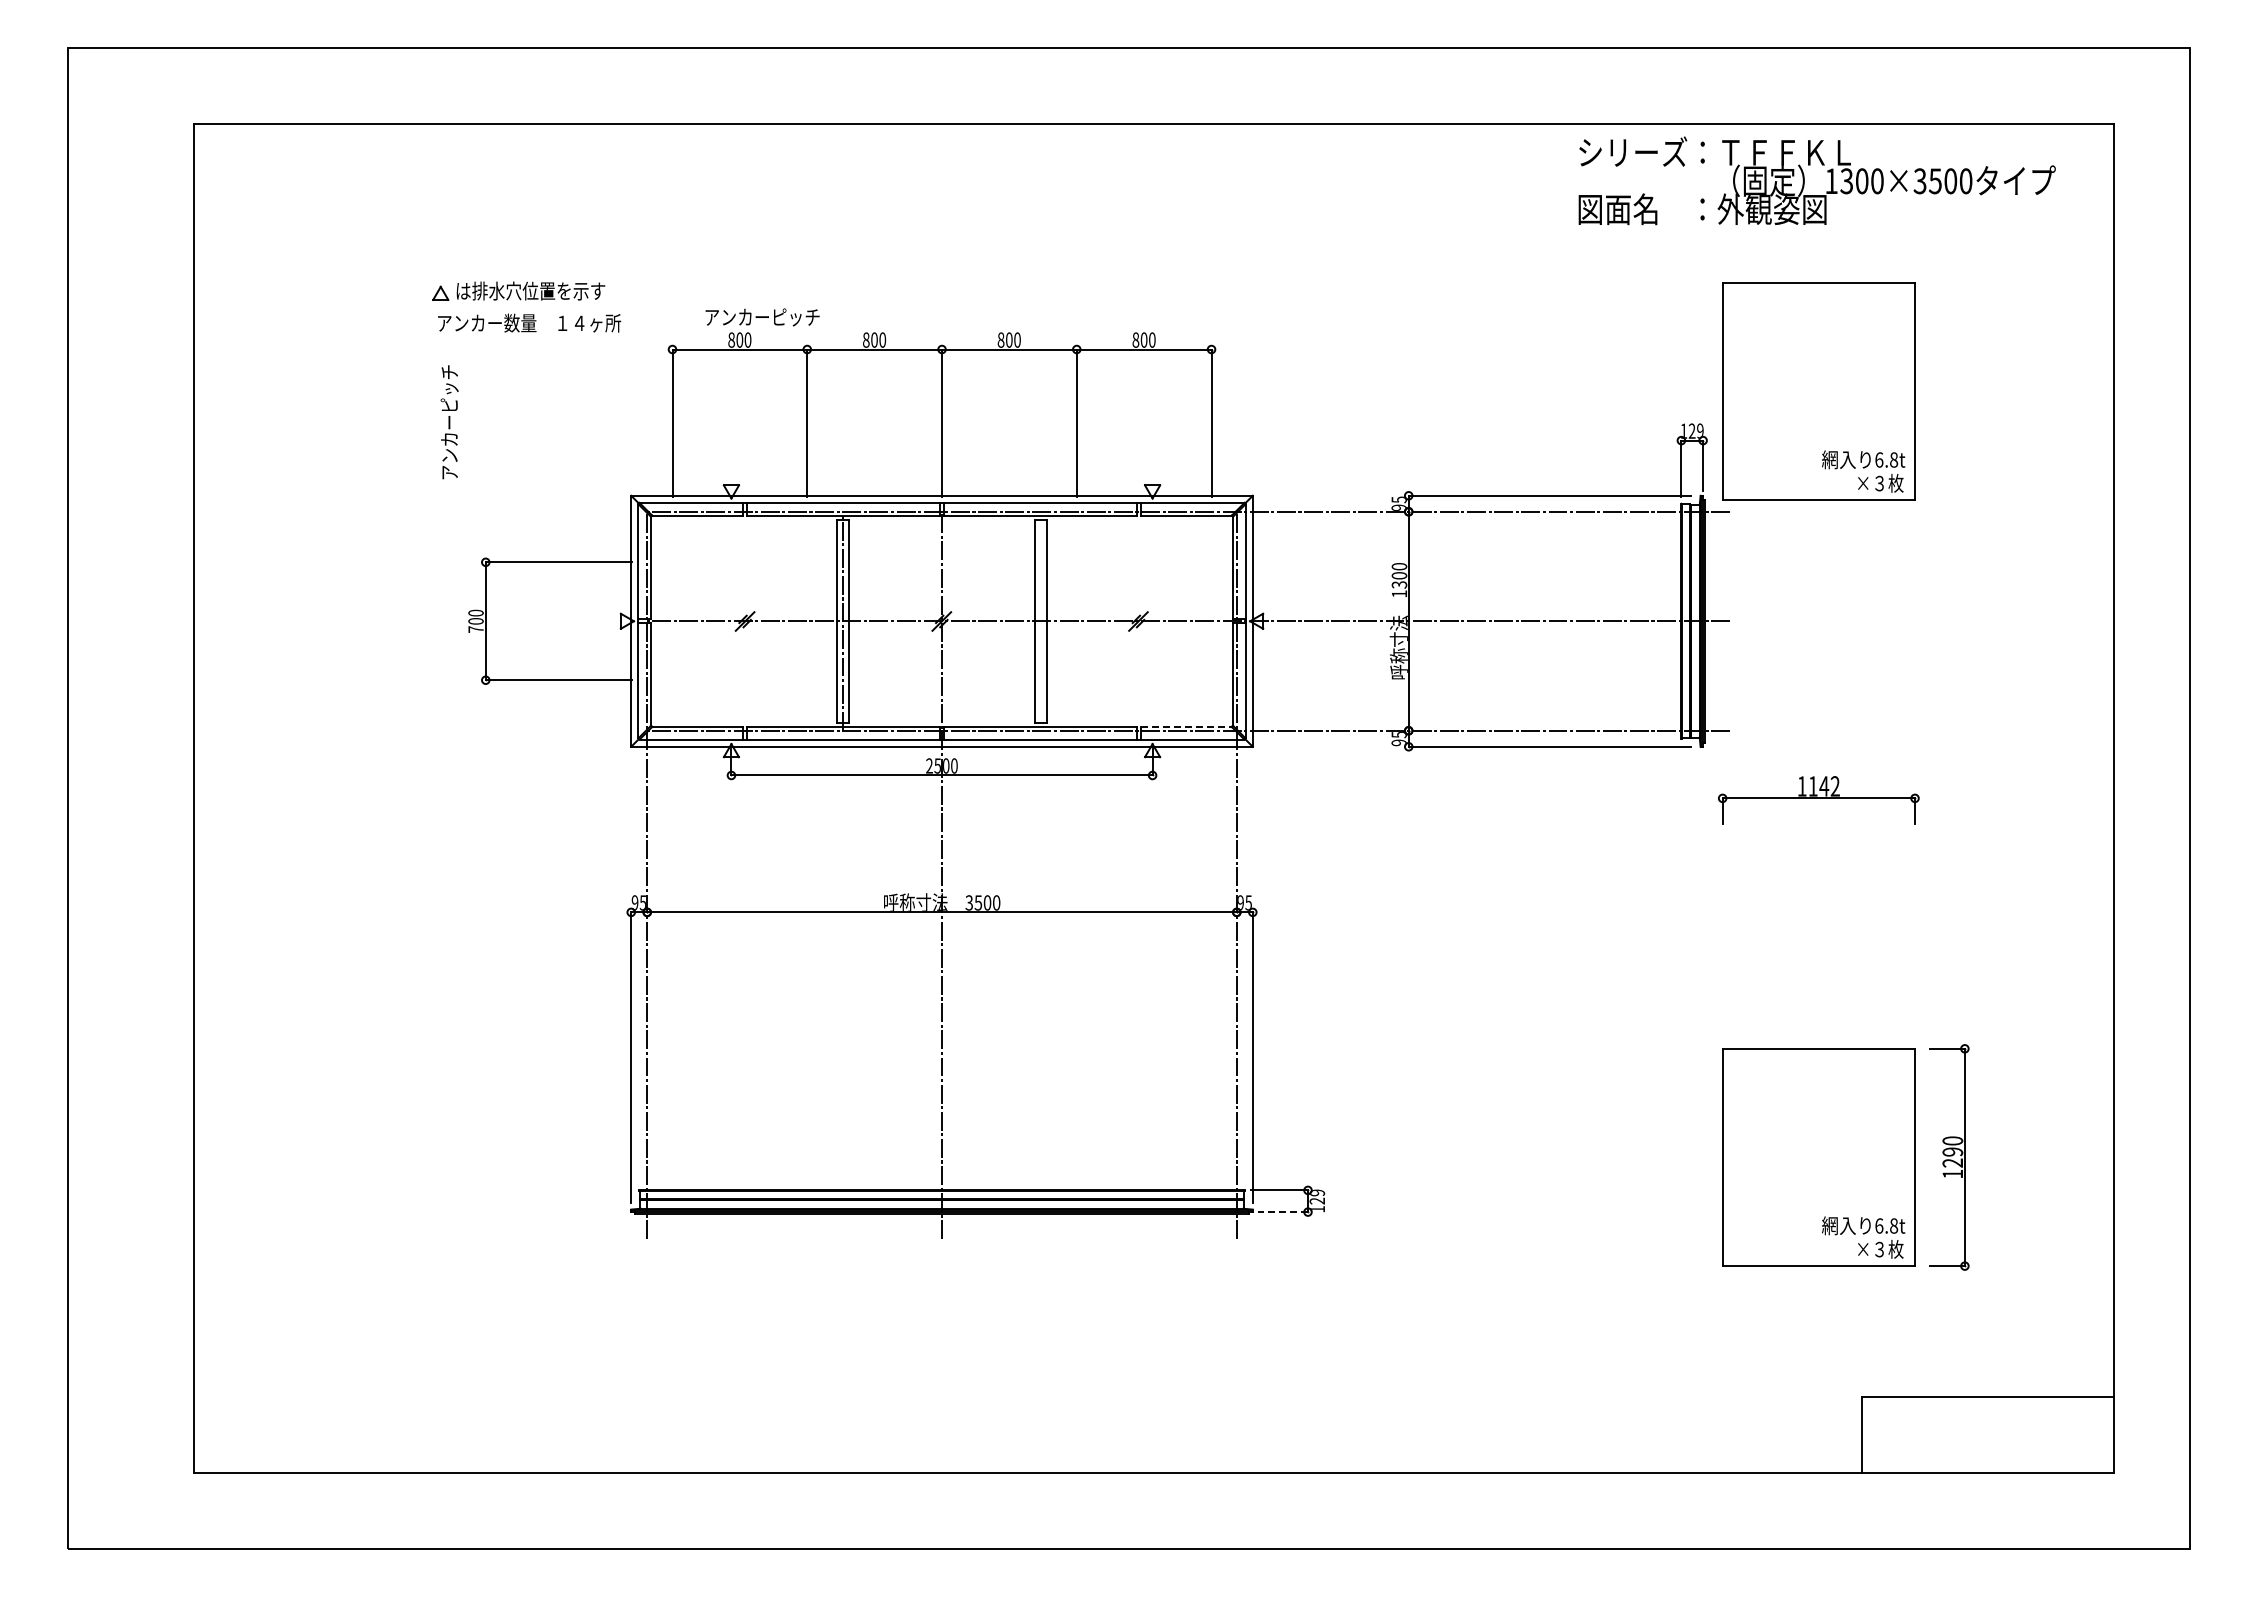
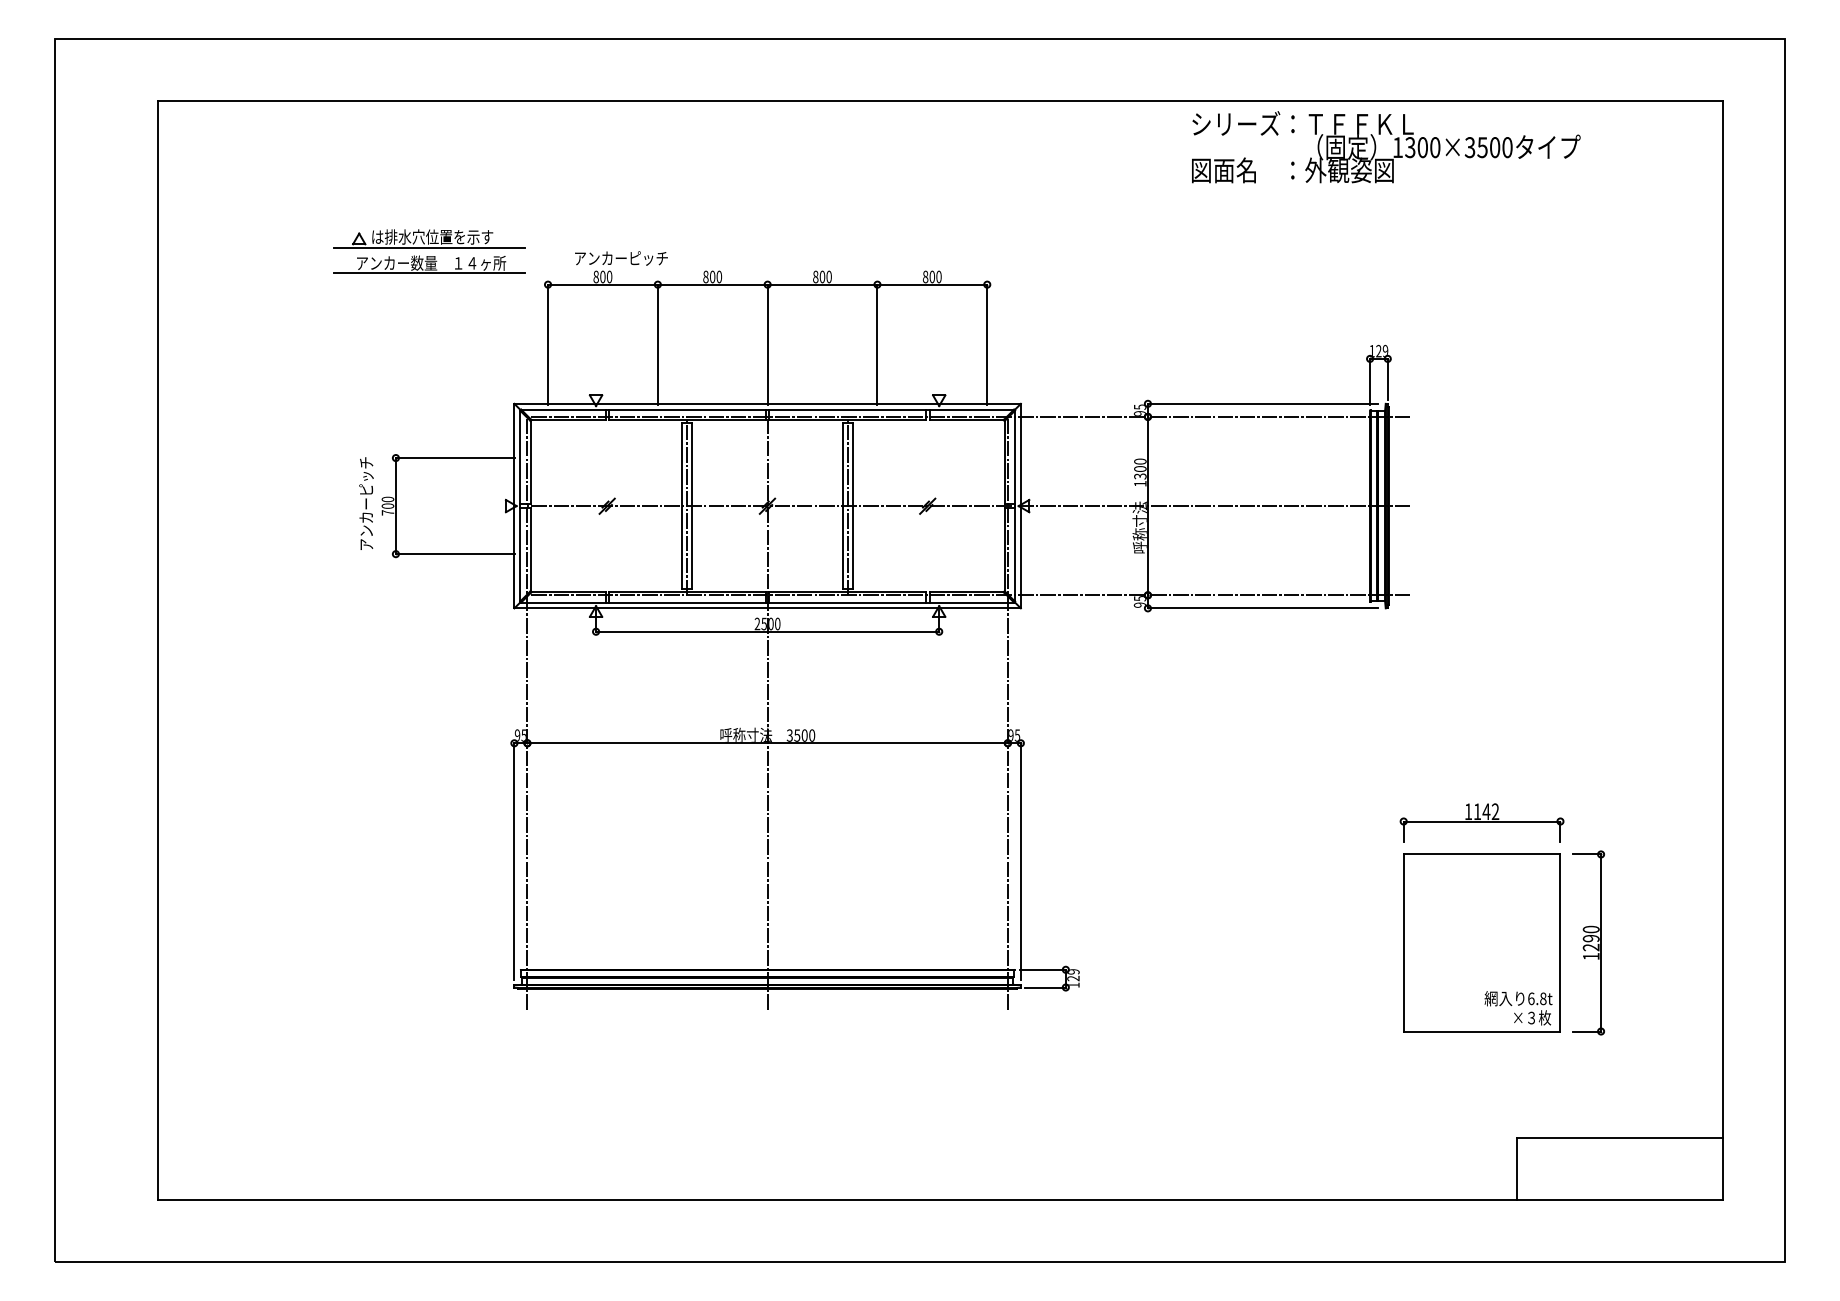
text: (1816, 180) -> (1385, 146), moved
line: (527, 304) -> (429, 247), added
line: (527, 335) -> (429, 273), added
part: (1818, 391) -> (1481, 318), removed
text: (449, 422) -> (366, 503), moved
line: (1040, 620) -> (847, 505), added
line: (1186, 726) -> (966, 591), dashed -> solid
part: (1818, 800) -> (1481, 823), moved
line: (1282, 1212) -> (1045, 987), dashed -> solid

